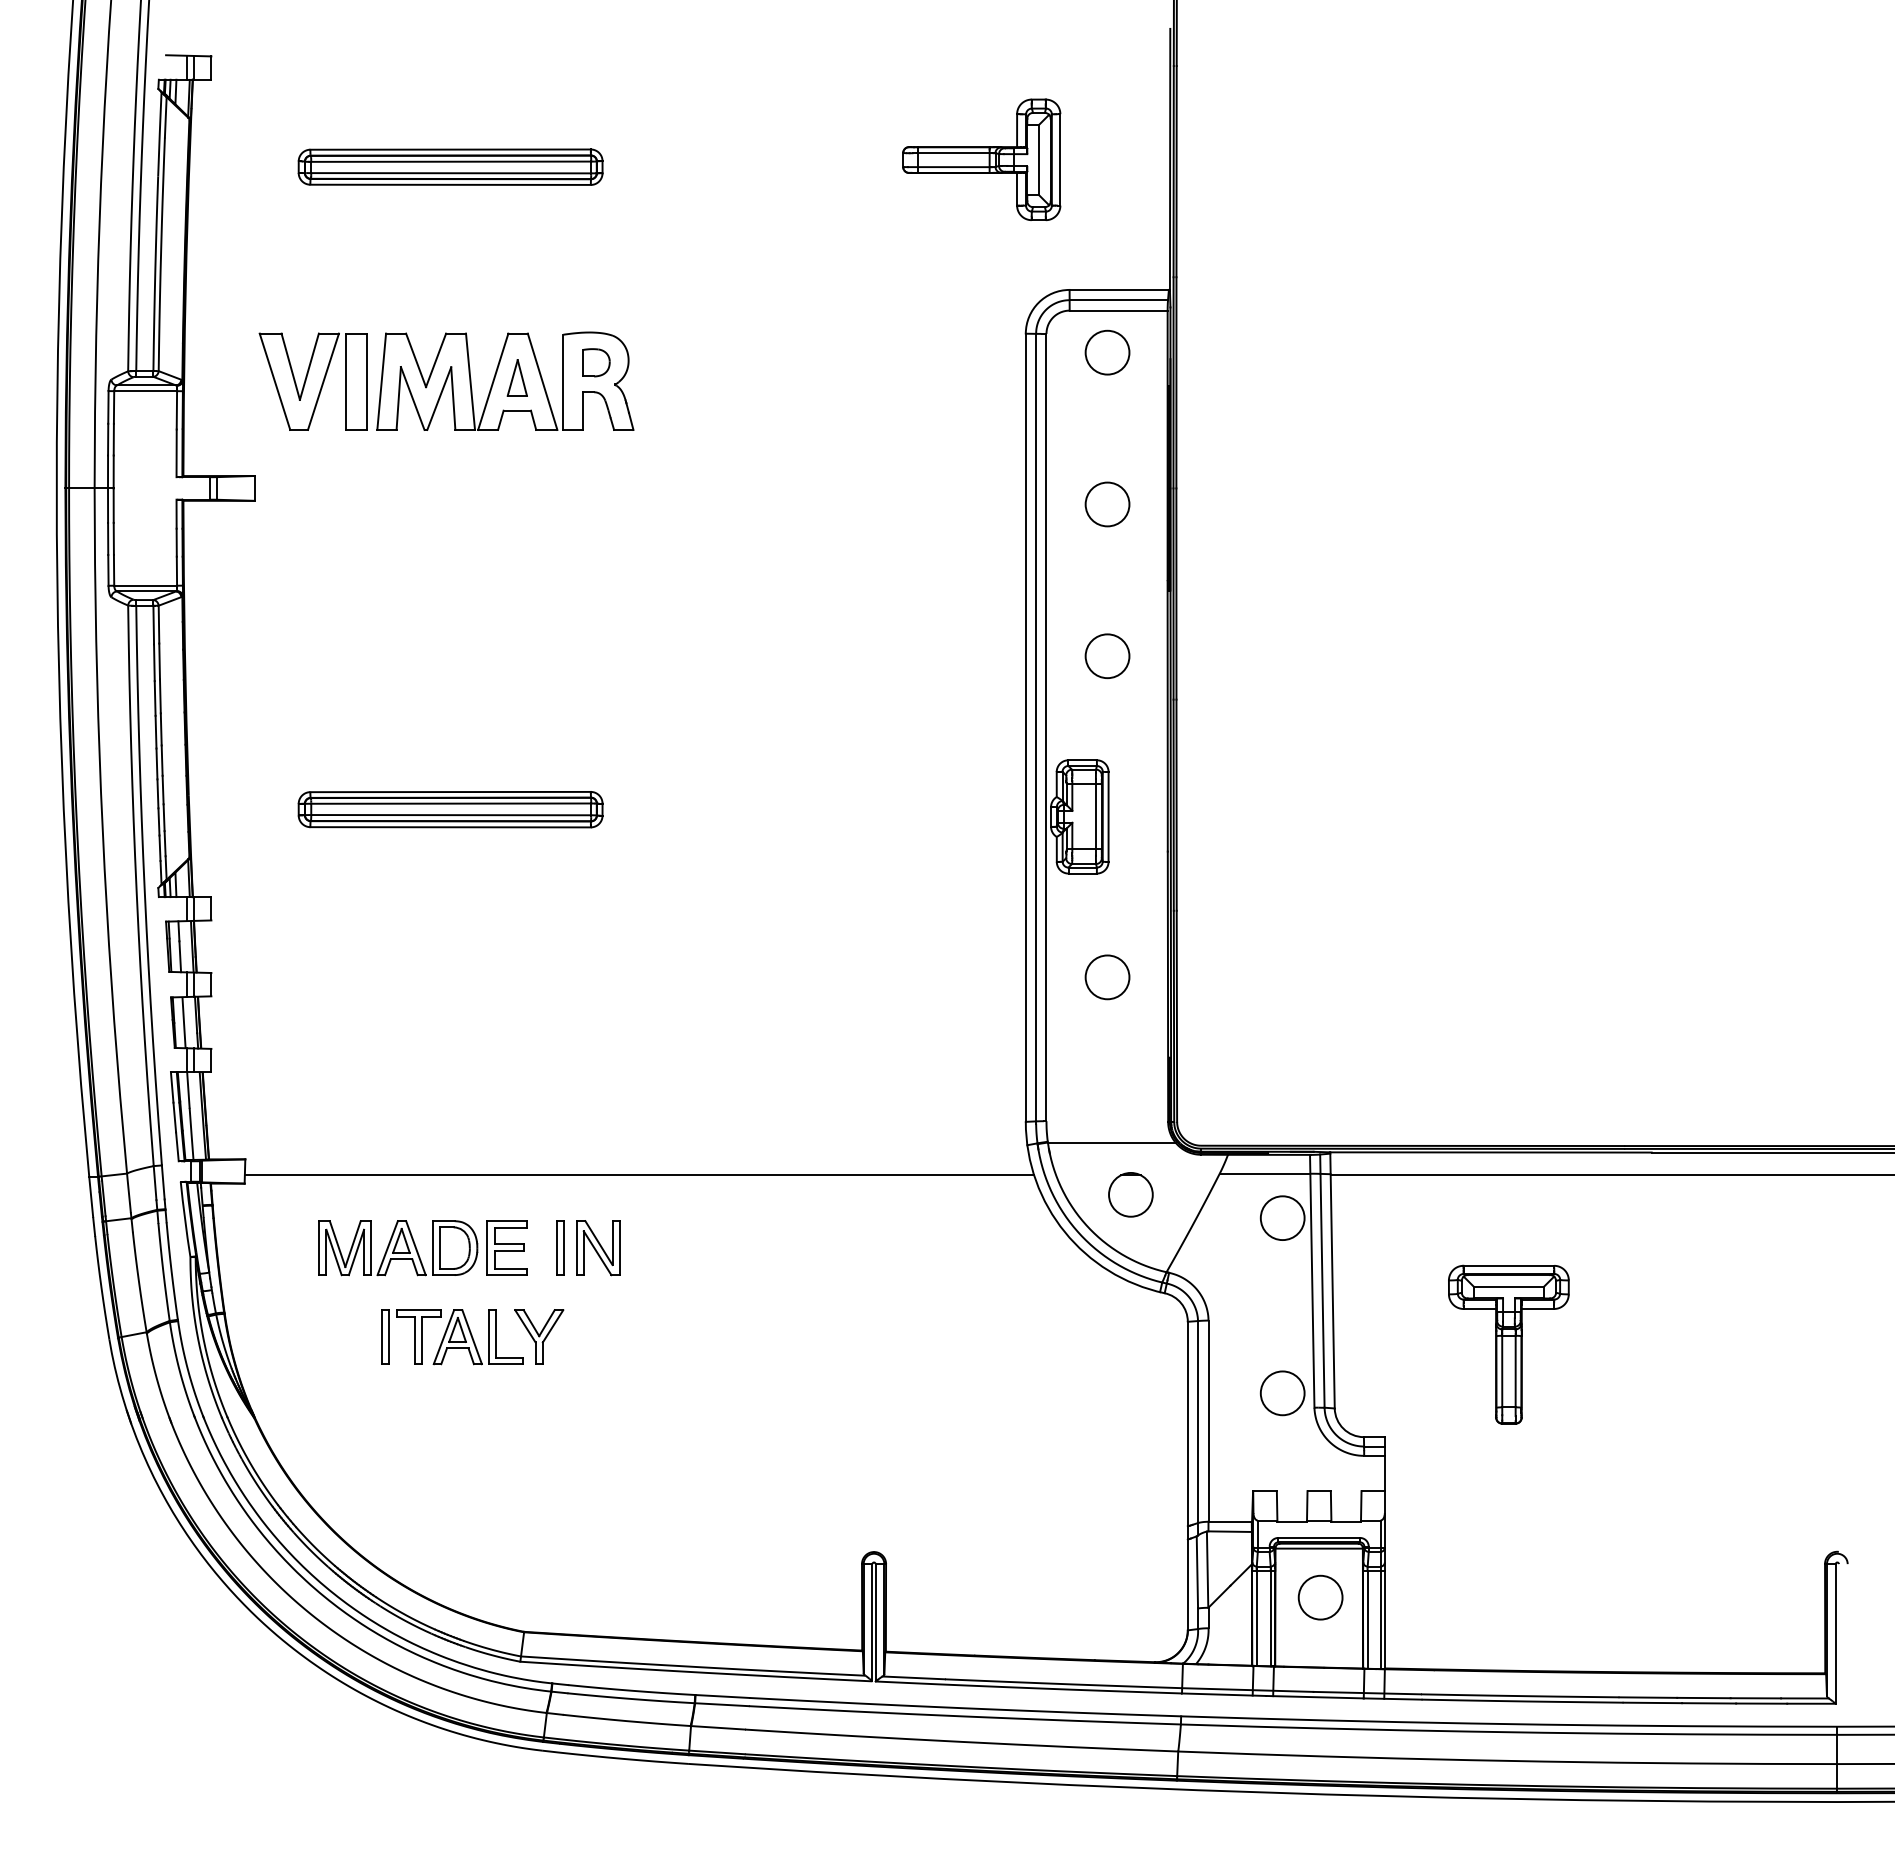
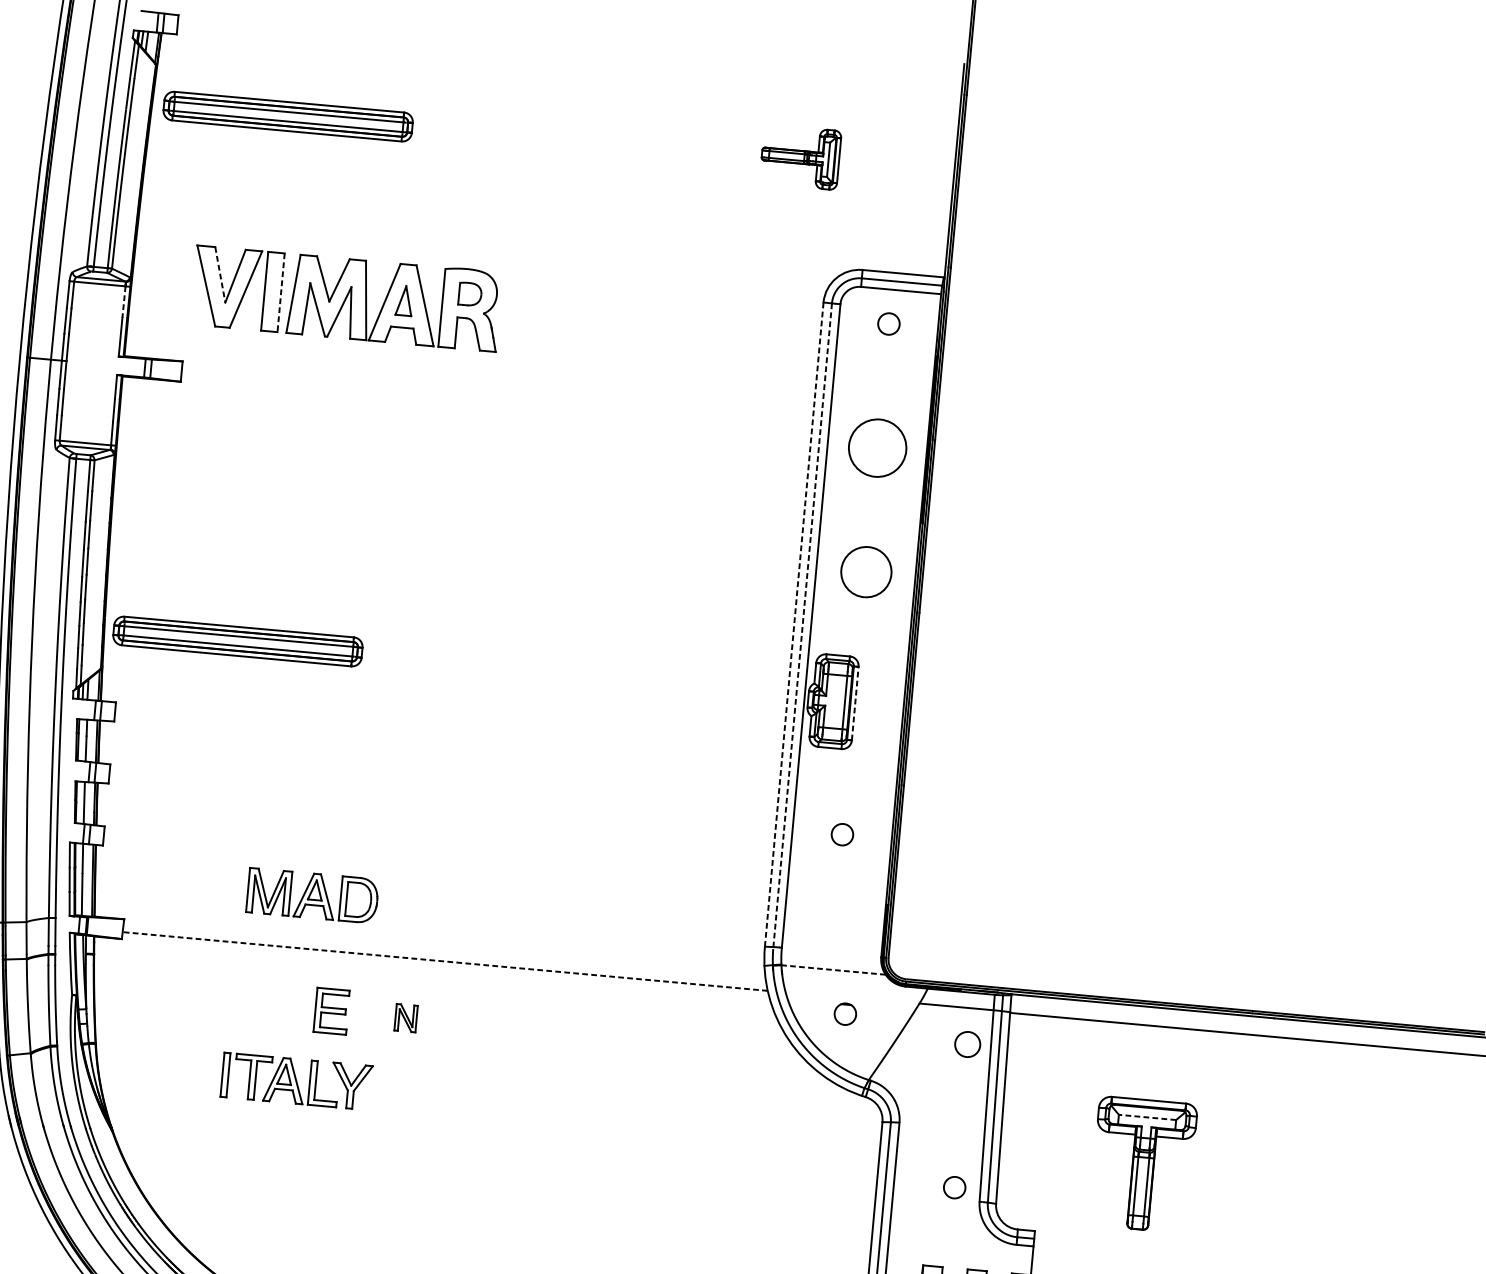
part: (981, 159) -> (800, 156), size x0.6
part: (450, 166) -> (288, 115), moved
circle: (1107, 352) -> (888, 323), size x0.6
line: (290, 367) -> (220, 275), solid -> dashed
line: (366, 382) -> (281, 293), solid -> dashed
line: (176, 410) -> (123, 302), solid -> dashed
circle: (1107, 504) -> (877, 448), size x1.6
circle: (1107, 656) -> (866, 572), size x1.4
line: (1025, 727) -> (794, 624), solid -> dashed
line: (1036, 728) -> (802, 625), solid -> dashed
part: (450, 809) -> (237, 641), moved
line: (1108, 816) -> (855, 703), solid -> dashed
circle: (1107, 977) -> (842, 834), size x0.6
line: (1111, 1142) -> (833, 969), solid -> dashed
line: (639, 1175) -> (445, 961), solid -> dashed
circle: (1130, 1194) -> (845, 1013), size x0.6
circle: (1282, 1218) -> (967, 1044), size x0.7
part: (560, 1247) -> (375, 1014), removed
part: (398, 1248) -> (312, 896), moved
part: (598, 1248) -> (406, 1018), size x0.6
line: (1508, 1286) -> (1147, 1117), solid -> dashed
circle: (1282, 1393) -> (954, 1187), size x0.6

